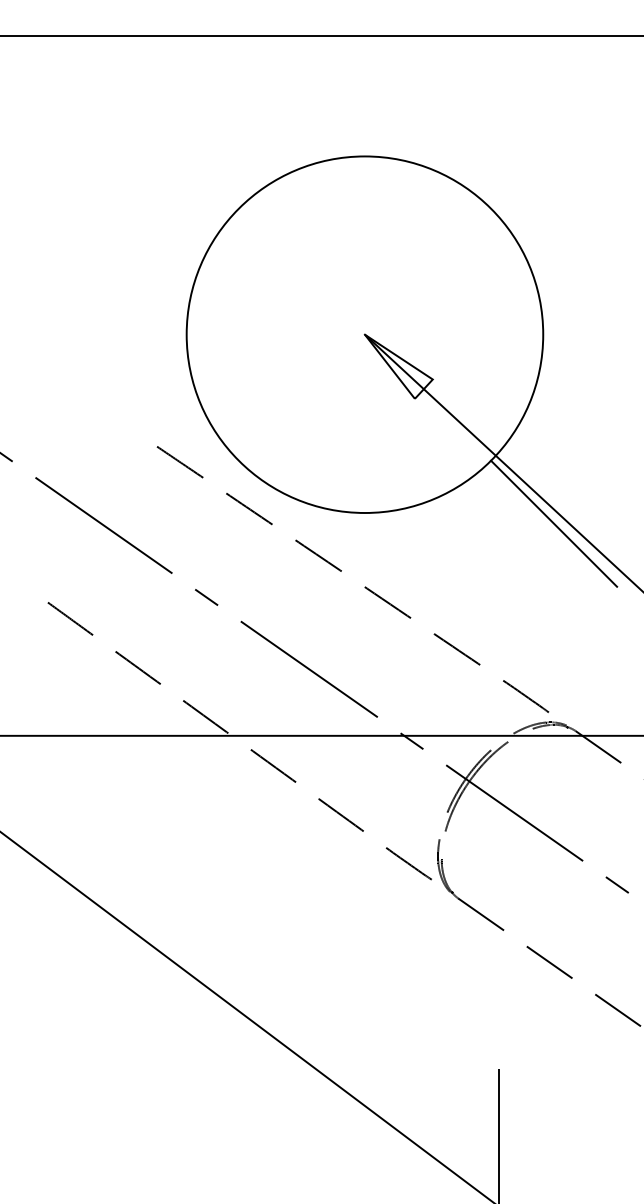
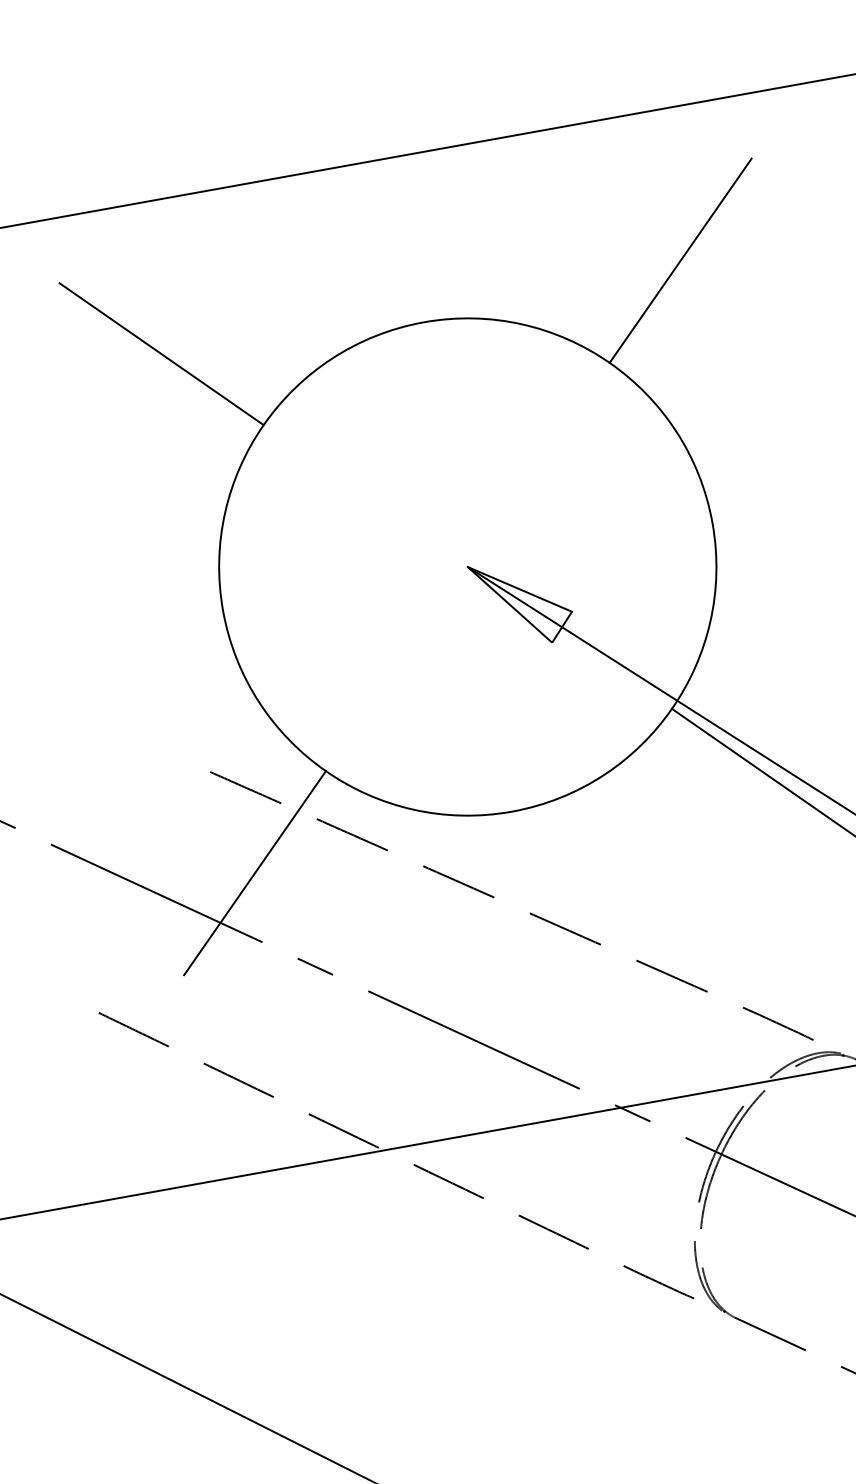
line: (175, 145) -> (161, 354), added
line: (554, 145) -> (681, 260), added
line: (175, 523) -> (254, 872), added

